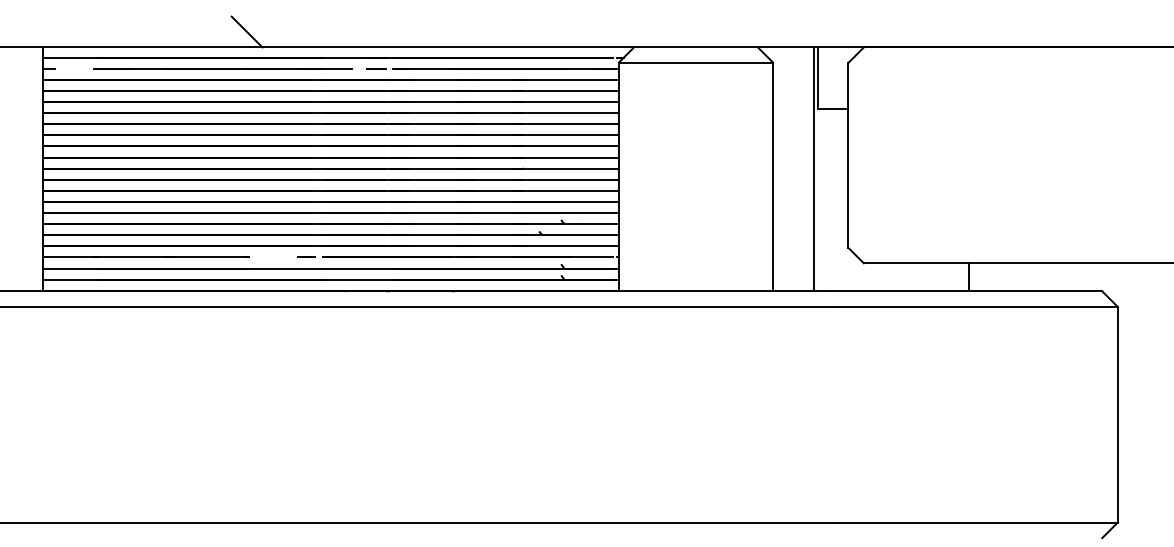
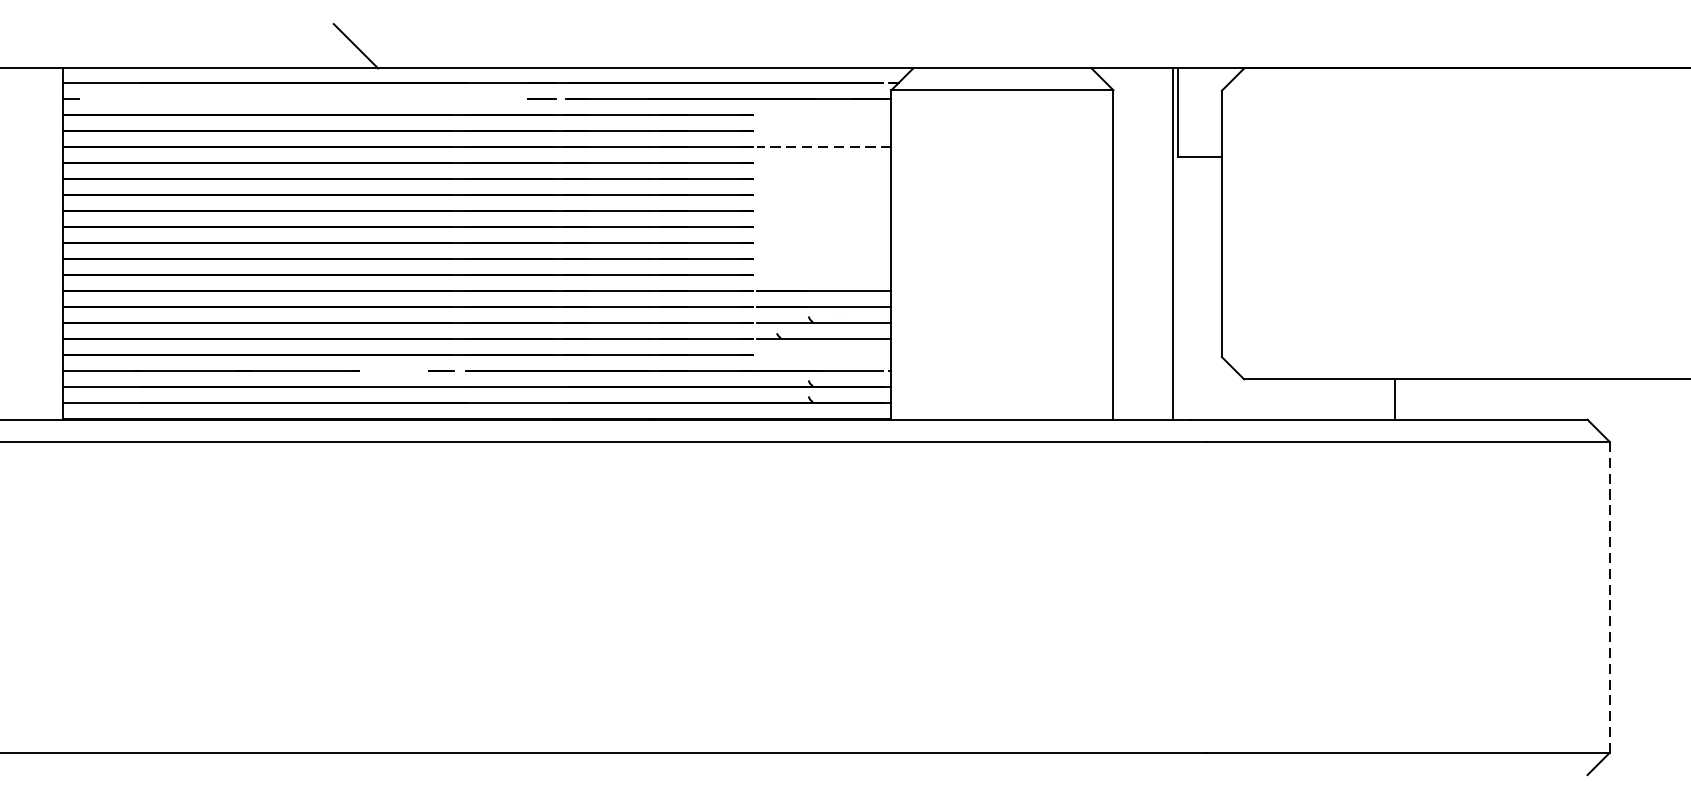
line: (222, 68) -> (320, 98), removed
line: (571, 79) -> (823, 114), removed
line: (571, 90) -> (823, 130), removed
line: (572, 102) -> (824, 147), solid -> dashed
line: (571, 113) -> (823, 163), removed
line: (571, 124) -> (823, 179), removed
line: (571, 135) -> (823, 195), removed
line: (571, 146) -> (823, 211), removed
line: (571, 157) -> (823, 226), removed
line: (571, 168) -> (823, 242), removed
line: (571, 179) -> (823, 258), removed
line: (571, 190) -> (823, 274), removed
line: (571, 246) -> (823, 355), removed
line: (1117, 414) -> (1609, 597), solid -> dashed

